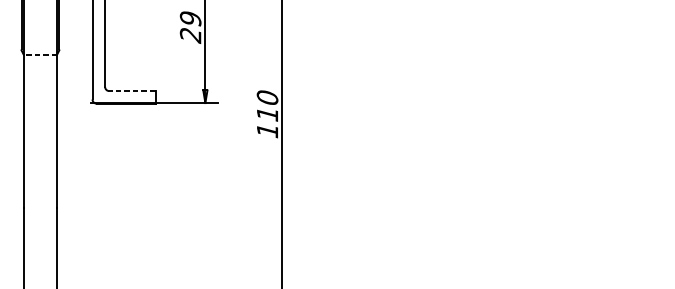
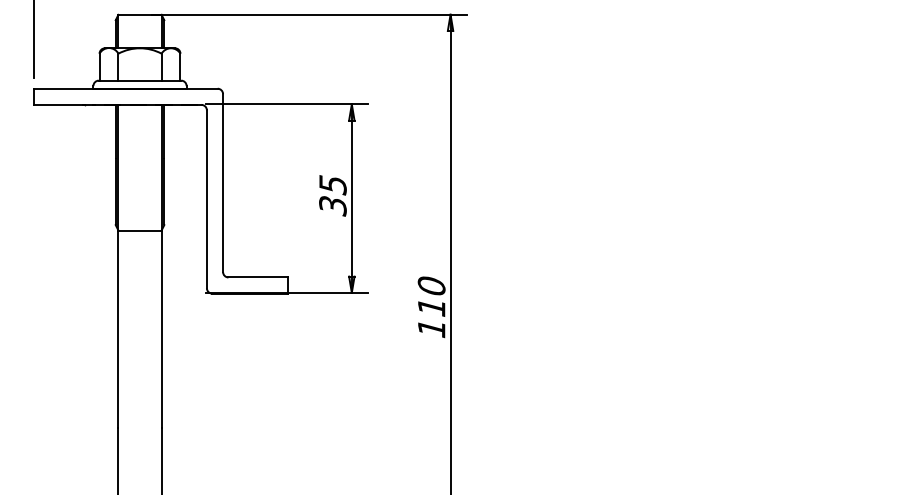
text: (190, 28) -> (332, 196), 29 -> 35
line: (40, 54) -> (140, 230), dashed -> solid
line: (132, 91) -> (258, 277), dashed -> solid

